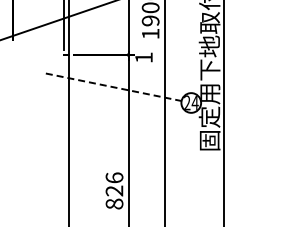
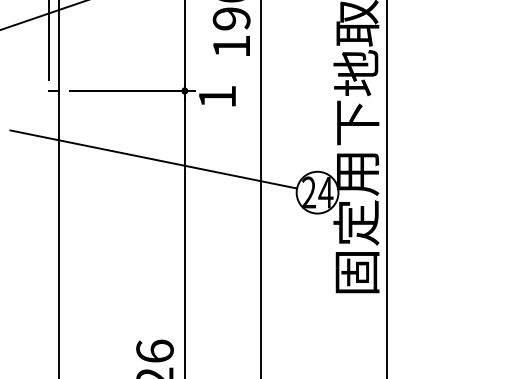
line: (114, 87) -> (154, 159), dashed -> solid

